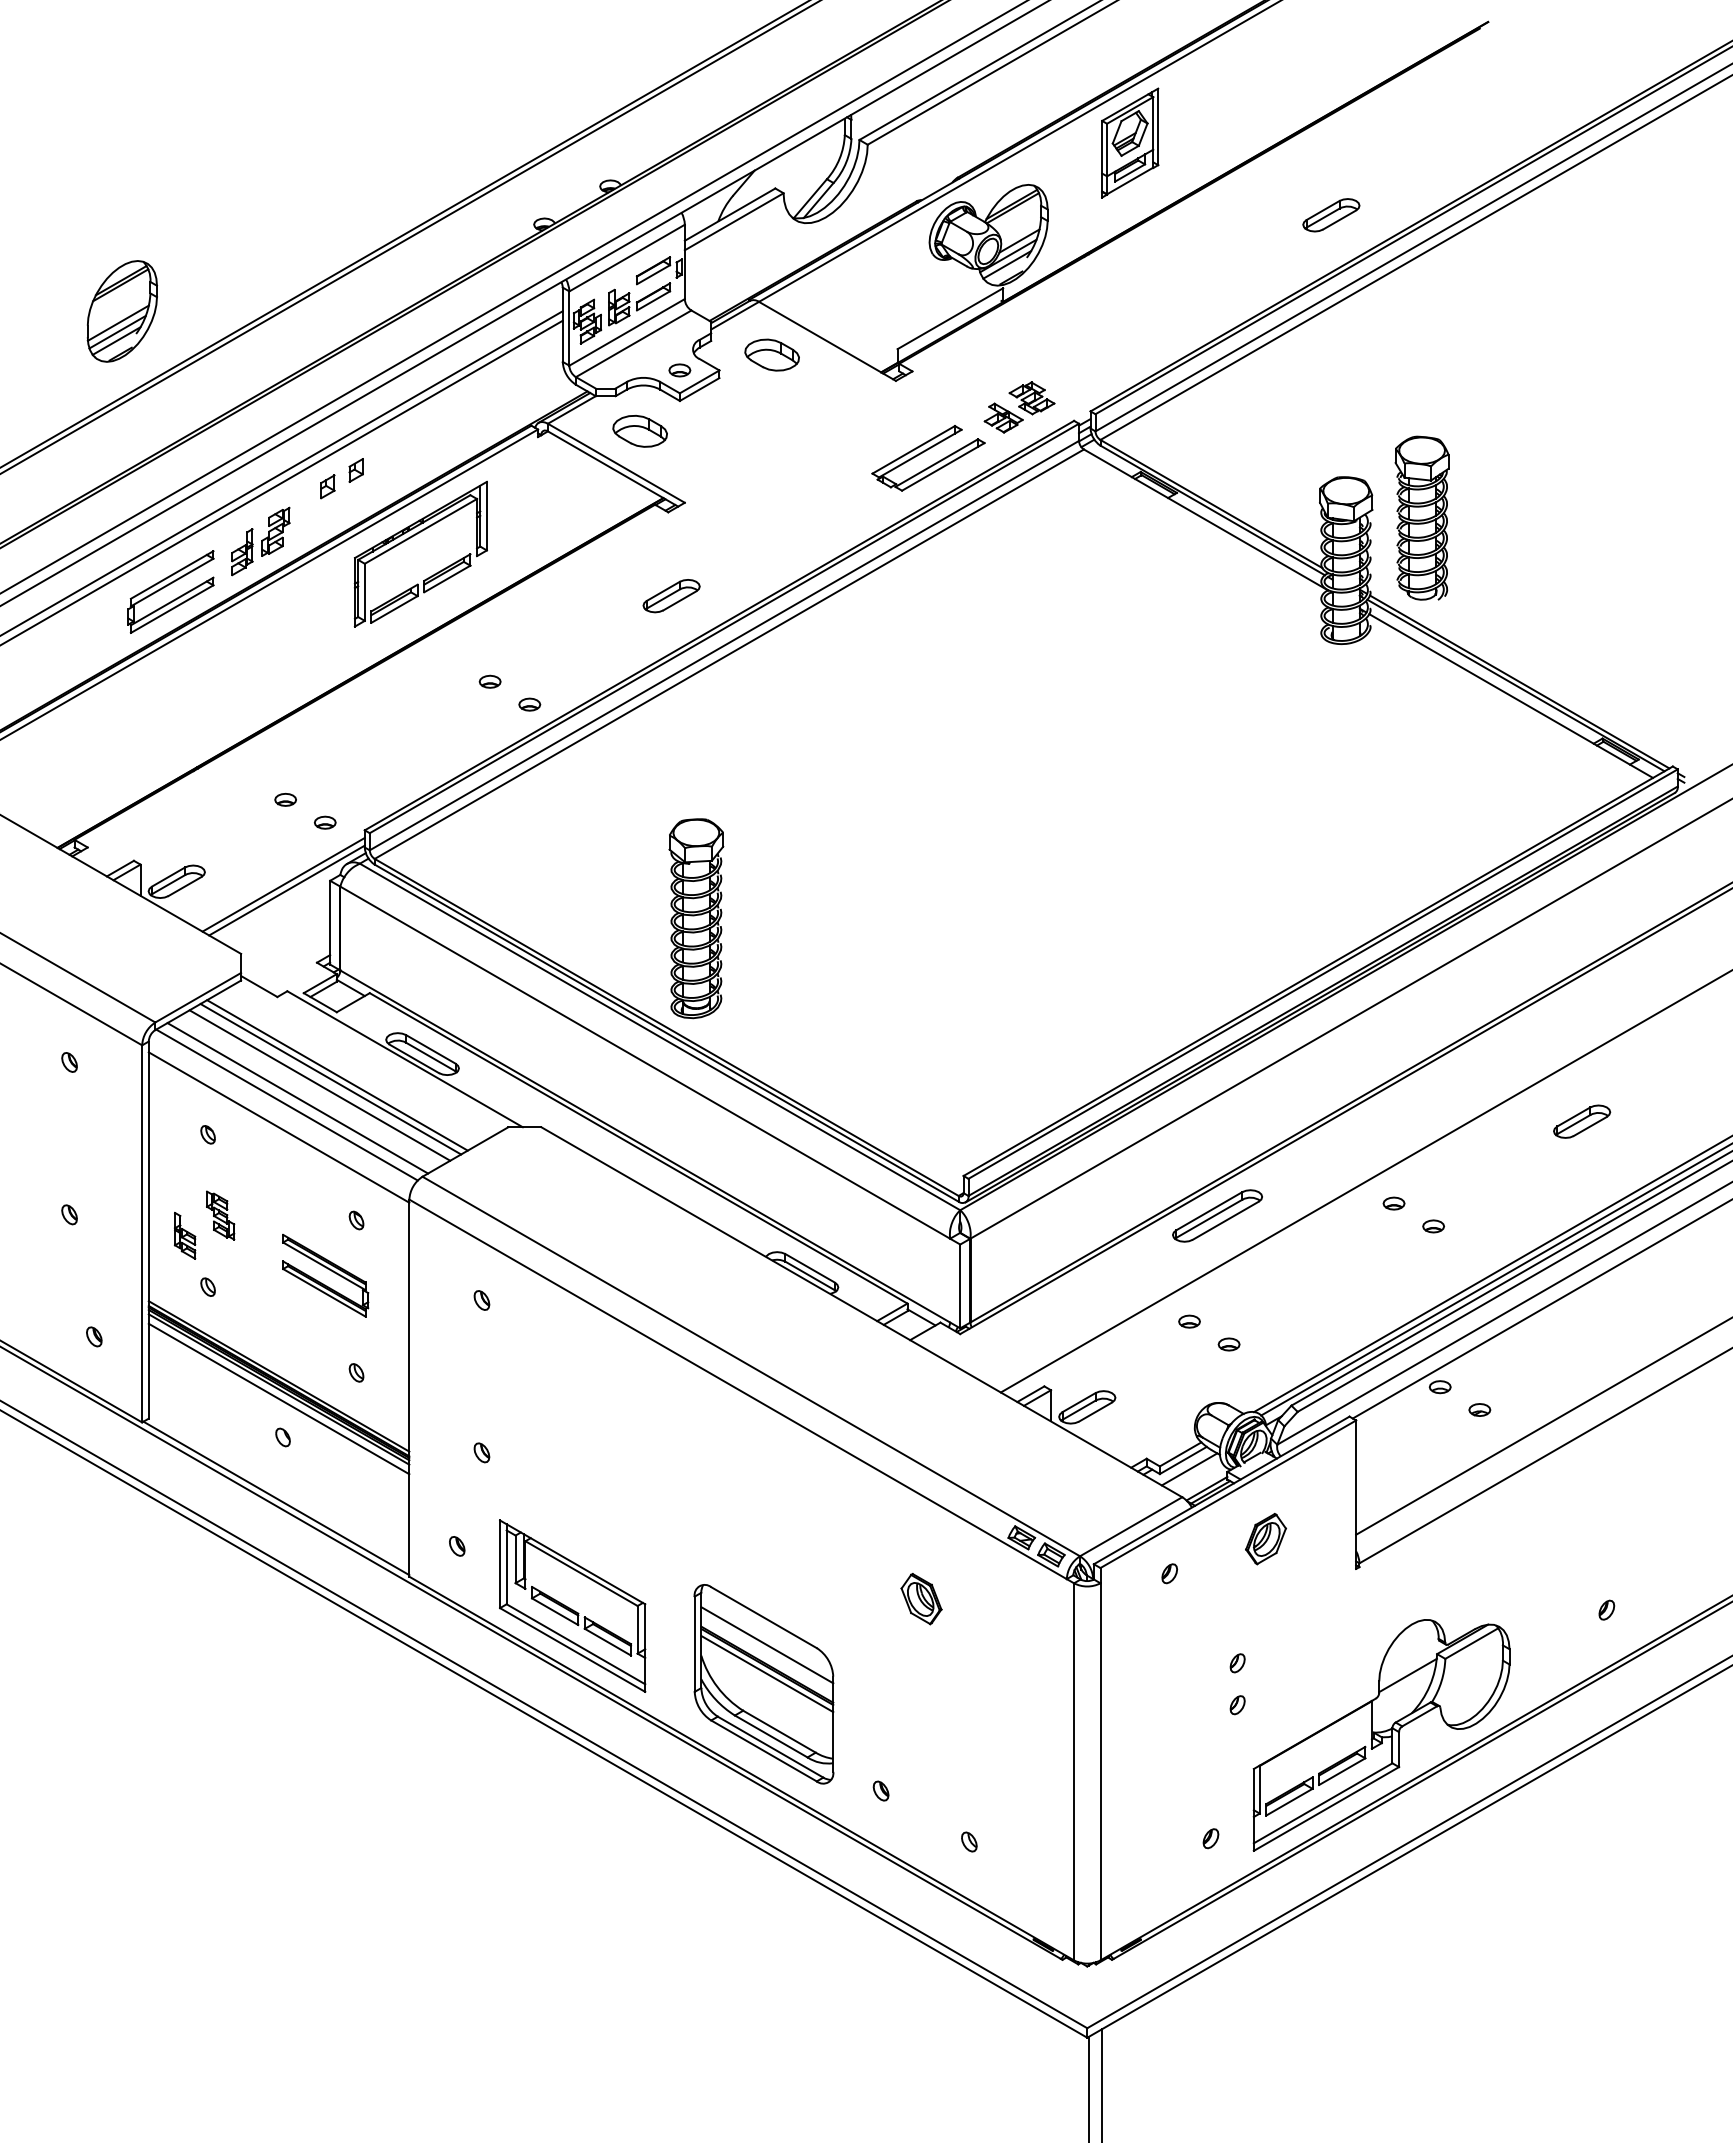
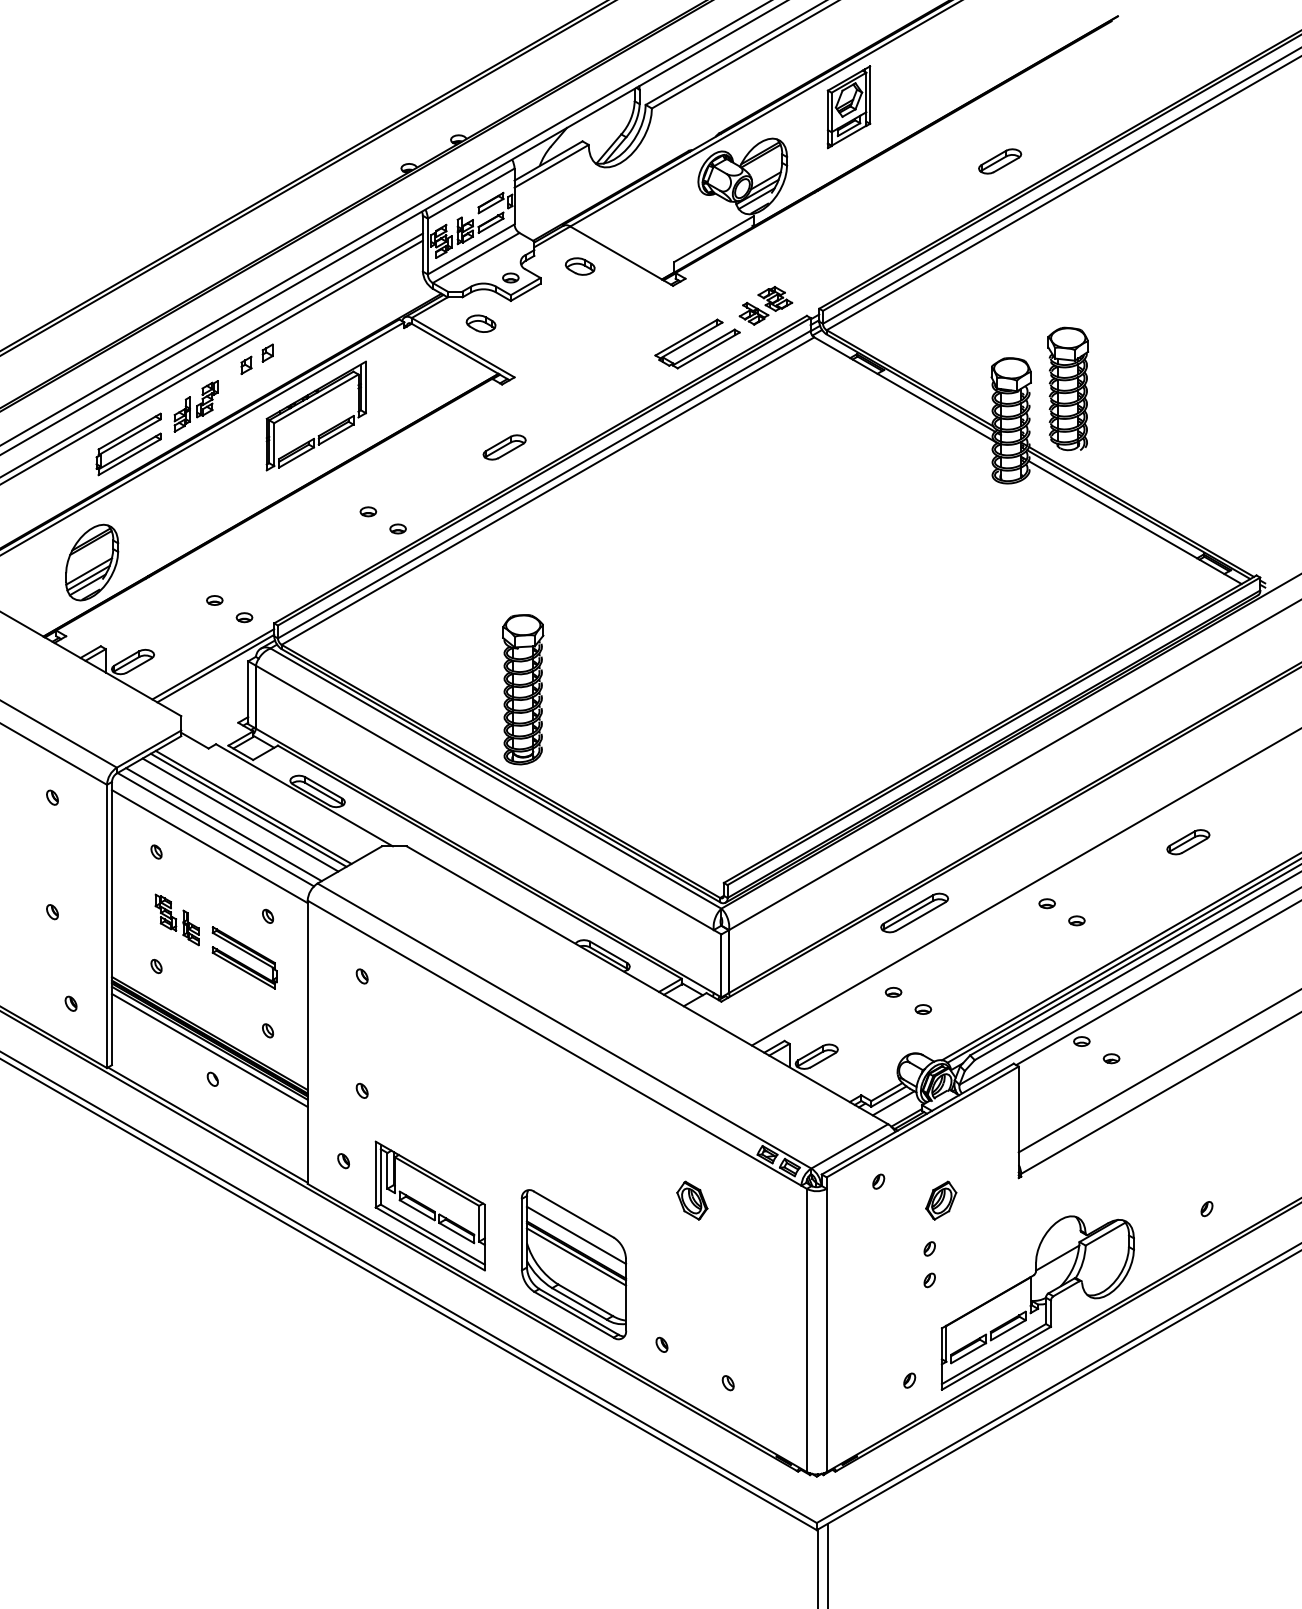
part: (121, 311) -> (91, 562), moved
part: (772, 355) -> (580, 266), size x0.71
part: (640, 431) -> (481, 323), size x0.71
part: (184, 1235) -> (190, 927), moved
part: (1265, 1538) -> (940, 1200), moved

